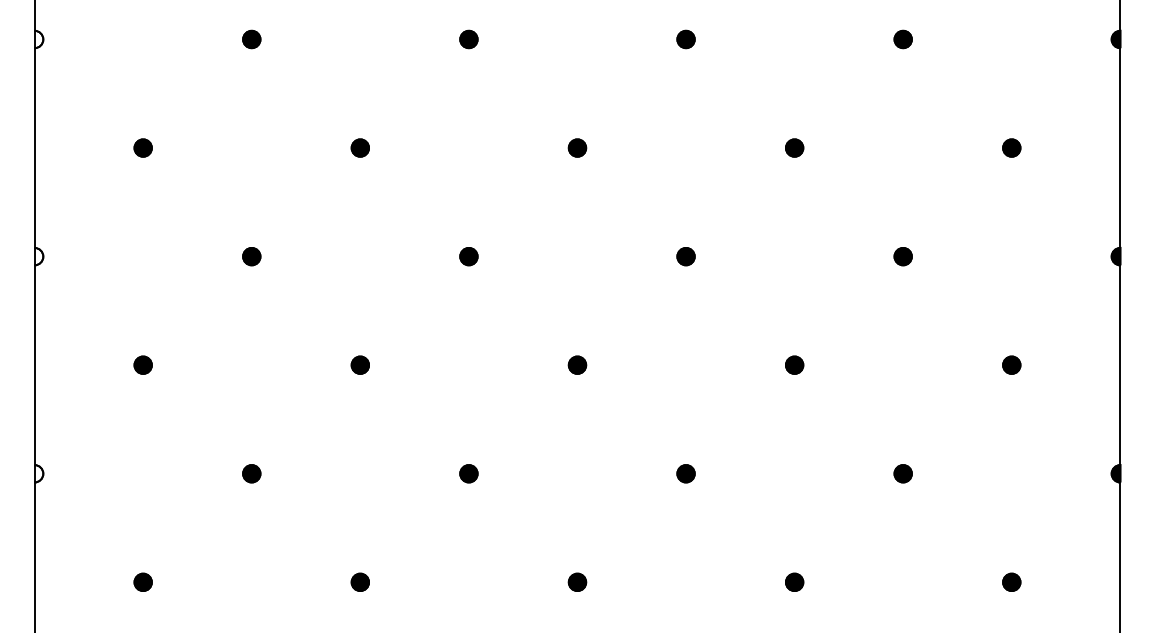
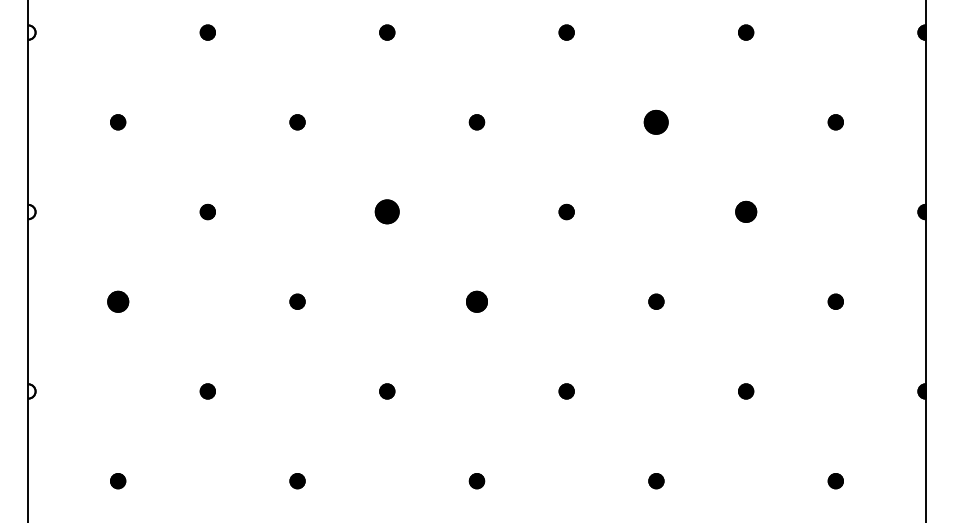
part: (794, 147) -> (656, 121), size x1.6
part: (468, 256) -> (386, 211), size x1.6
part: (902, 256) -> (745, 211), size x1.4
part: (142, 364) -> (117, 301), size x1.4
part: (577, 364) -> (477, 301), size x1.4

